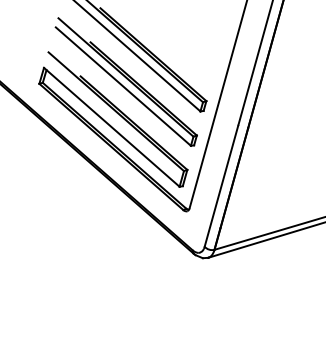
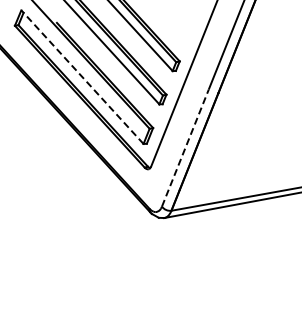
line: (111, 127) -> (82, 77), solid -> dashed
line: (221, 186) -> (185, 148), solid -> dashed

